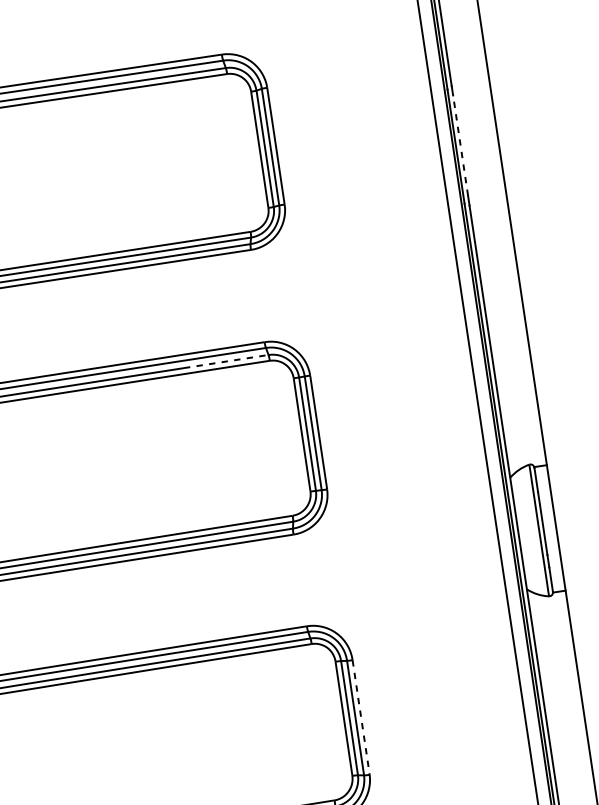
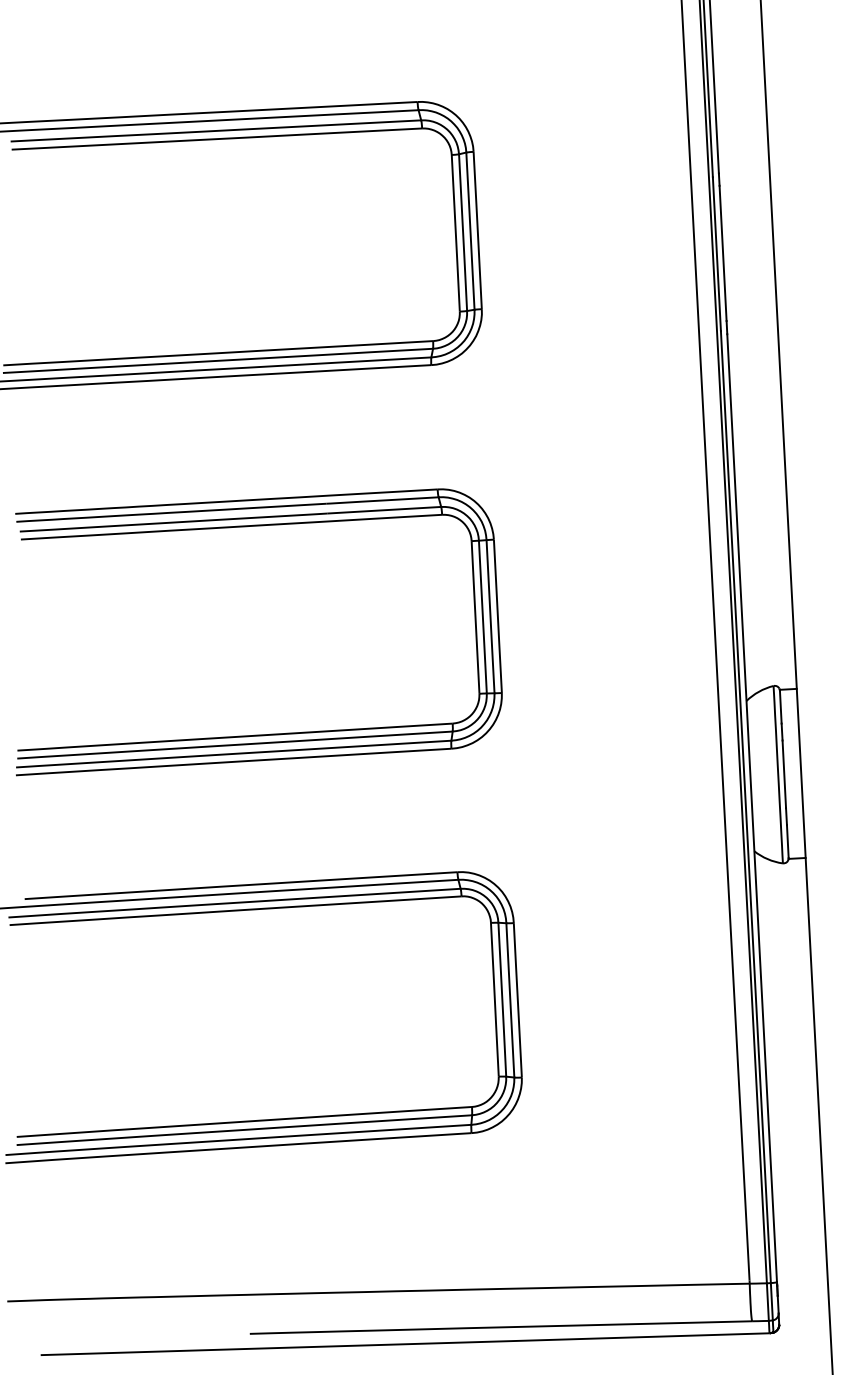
line: (460, 145) -> (723, 253), dashed -> solid
line: (225, 361) -> (383, 510), dashed -> solid
line: (360, 717) -> (517, 1000), dashed -> solid

